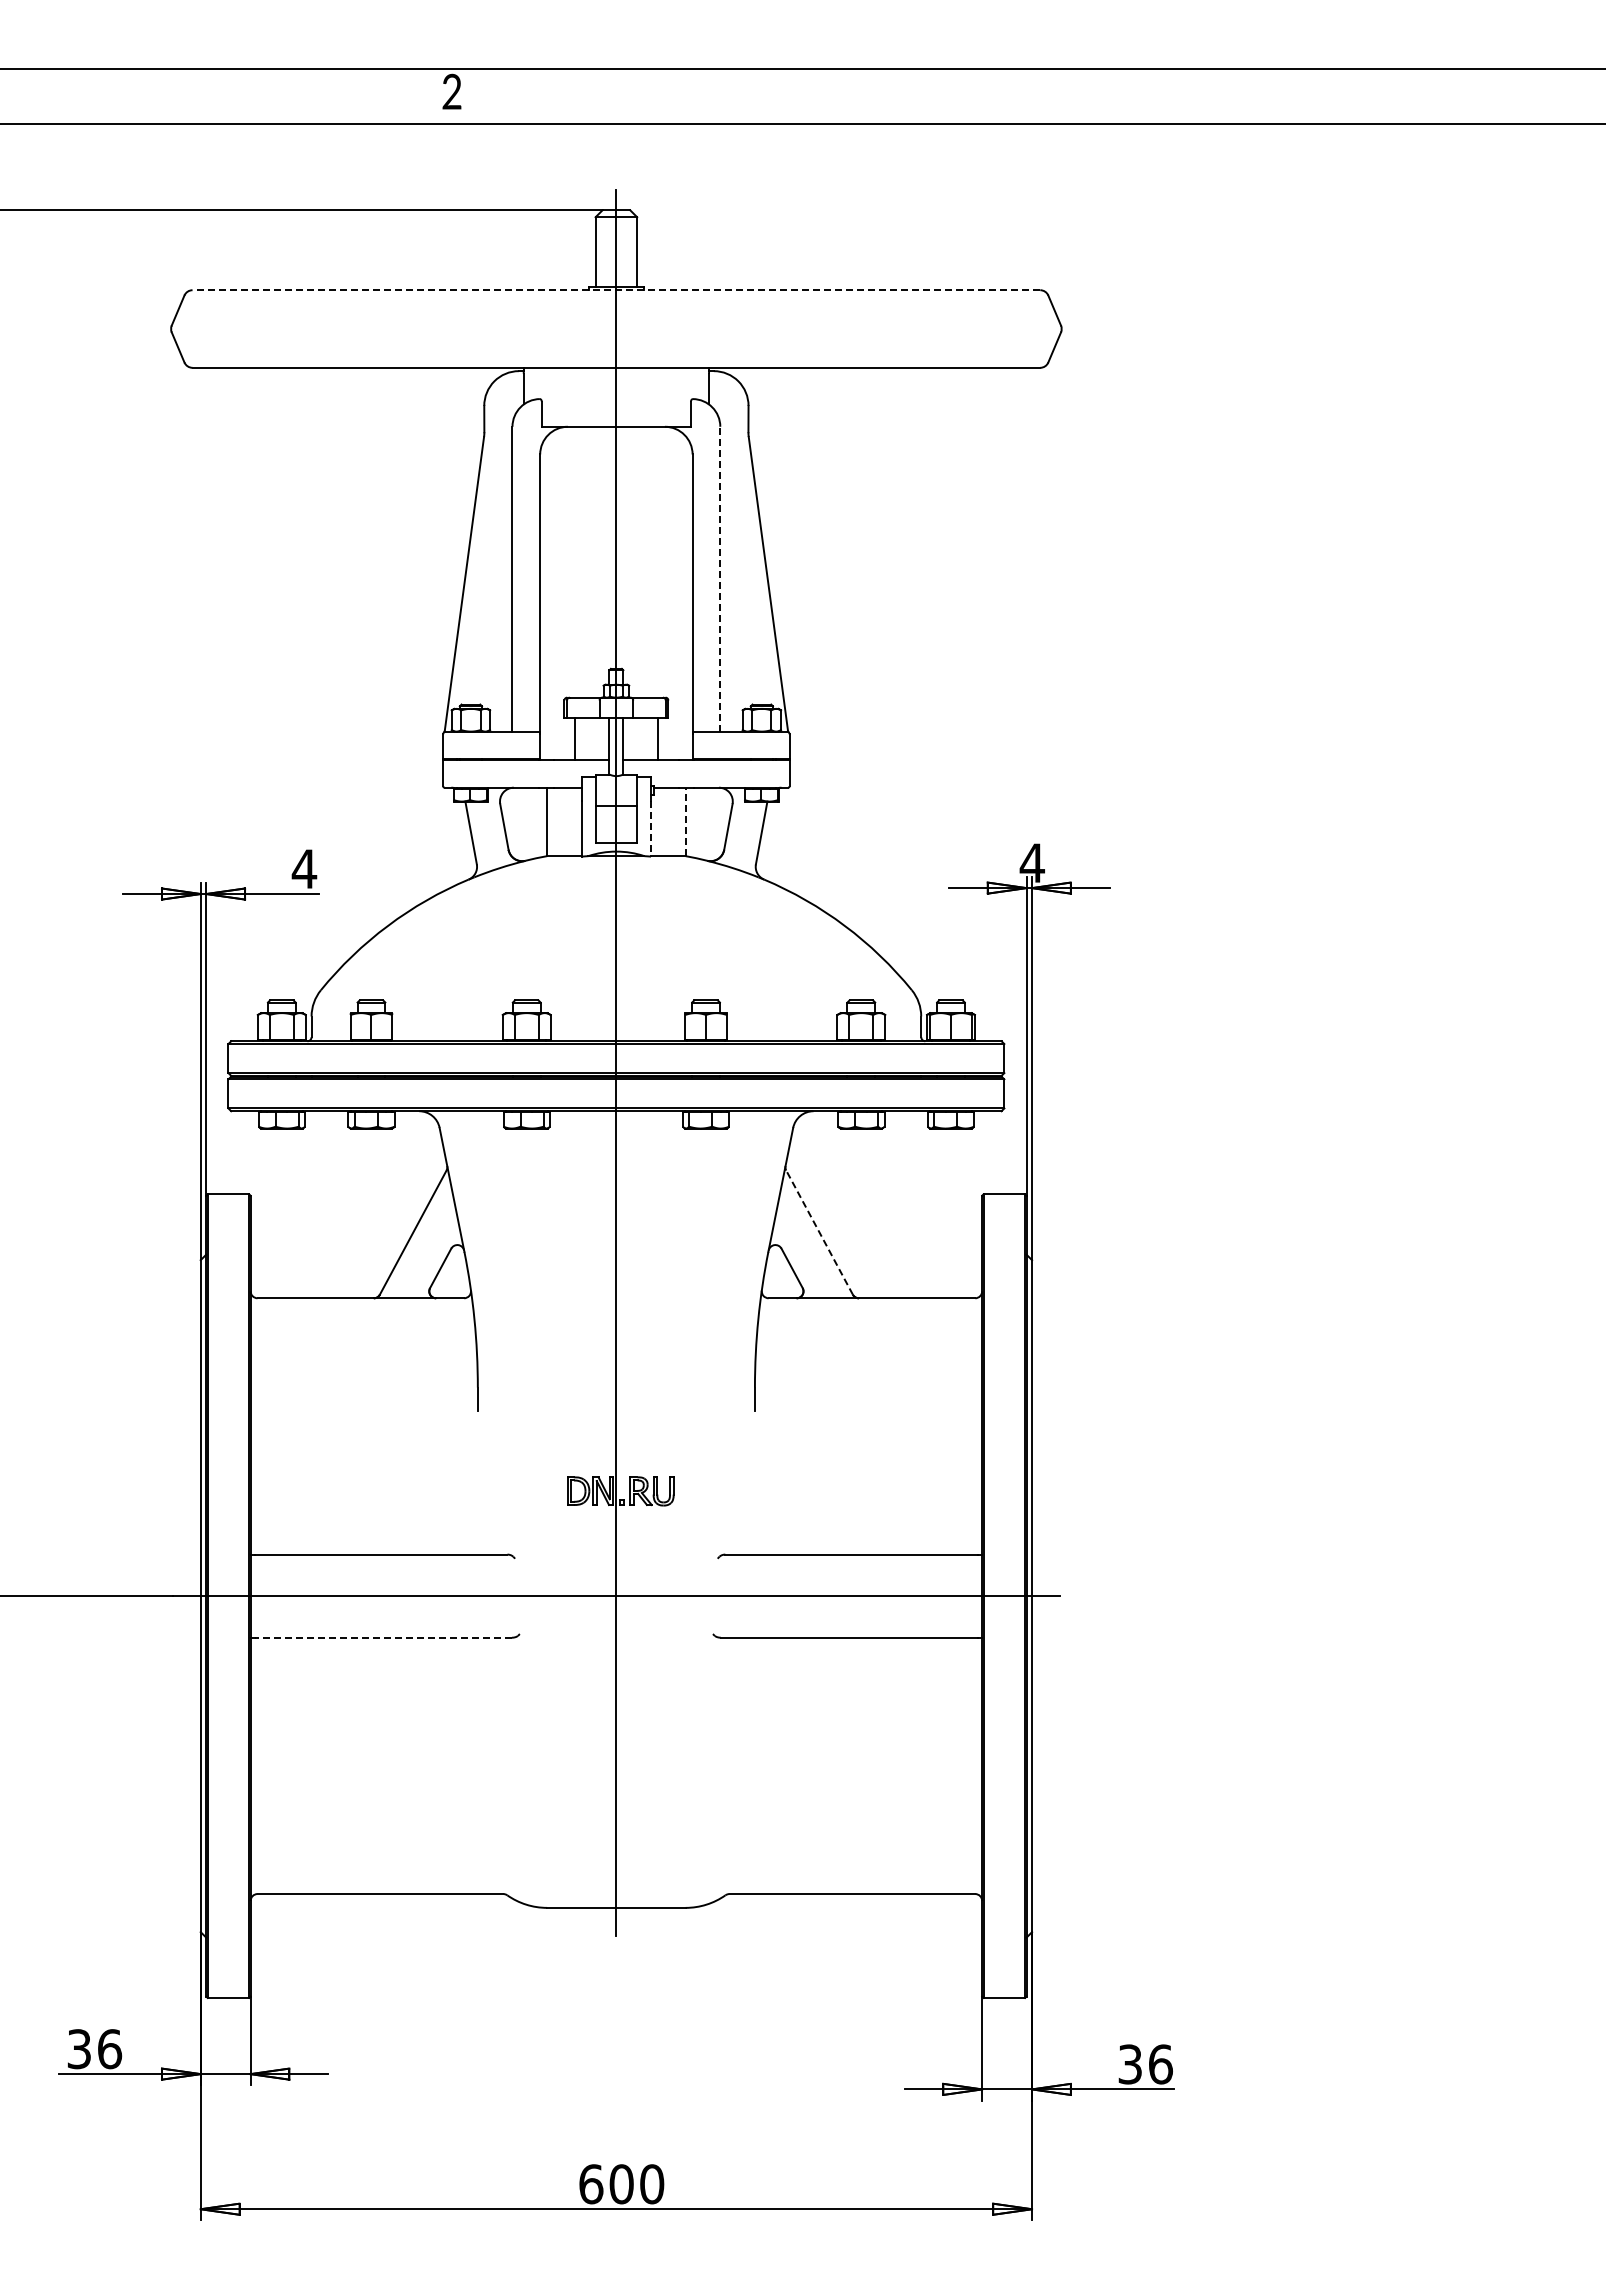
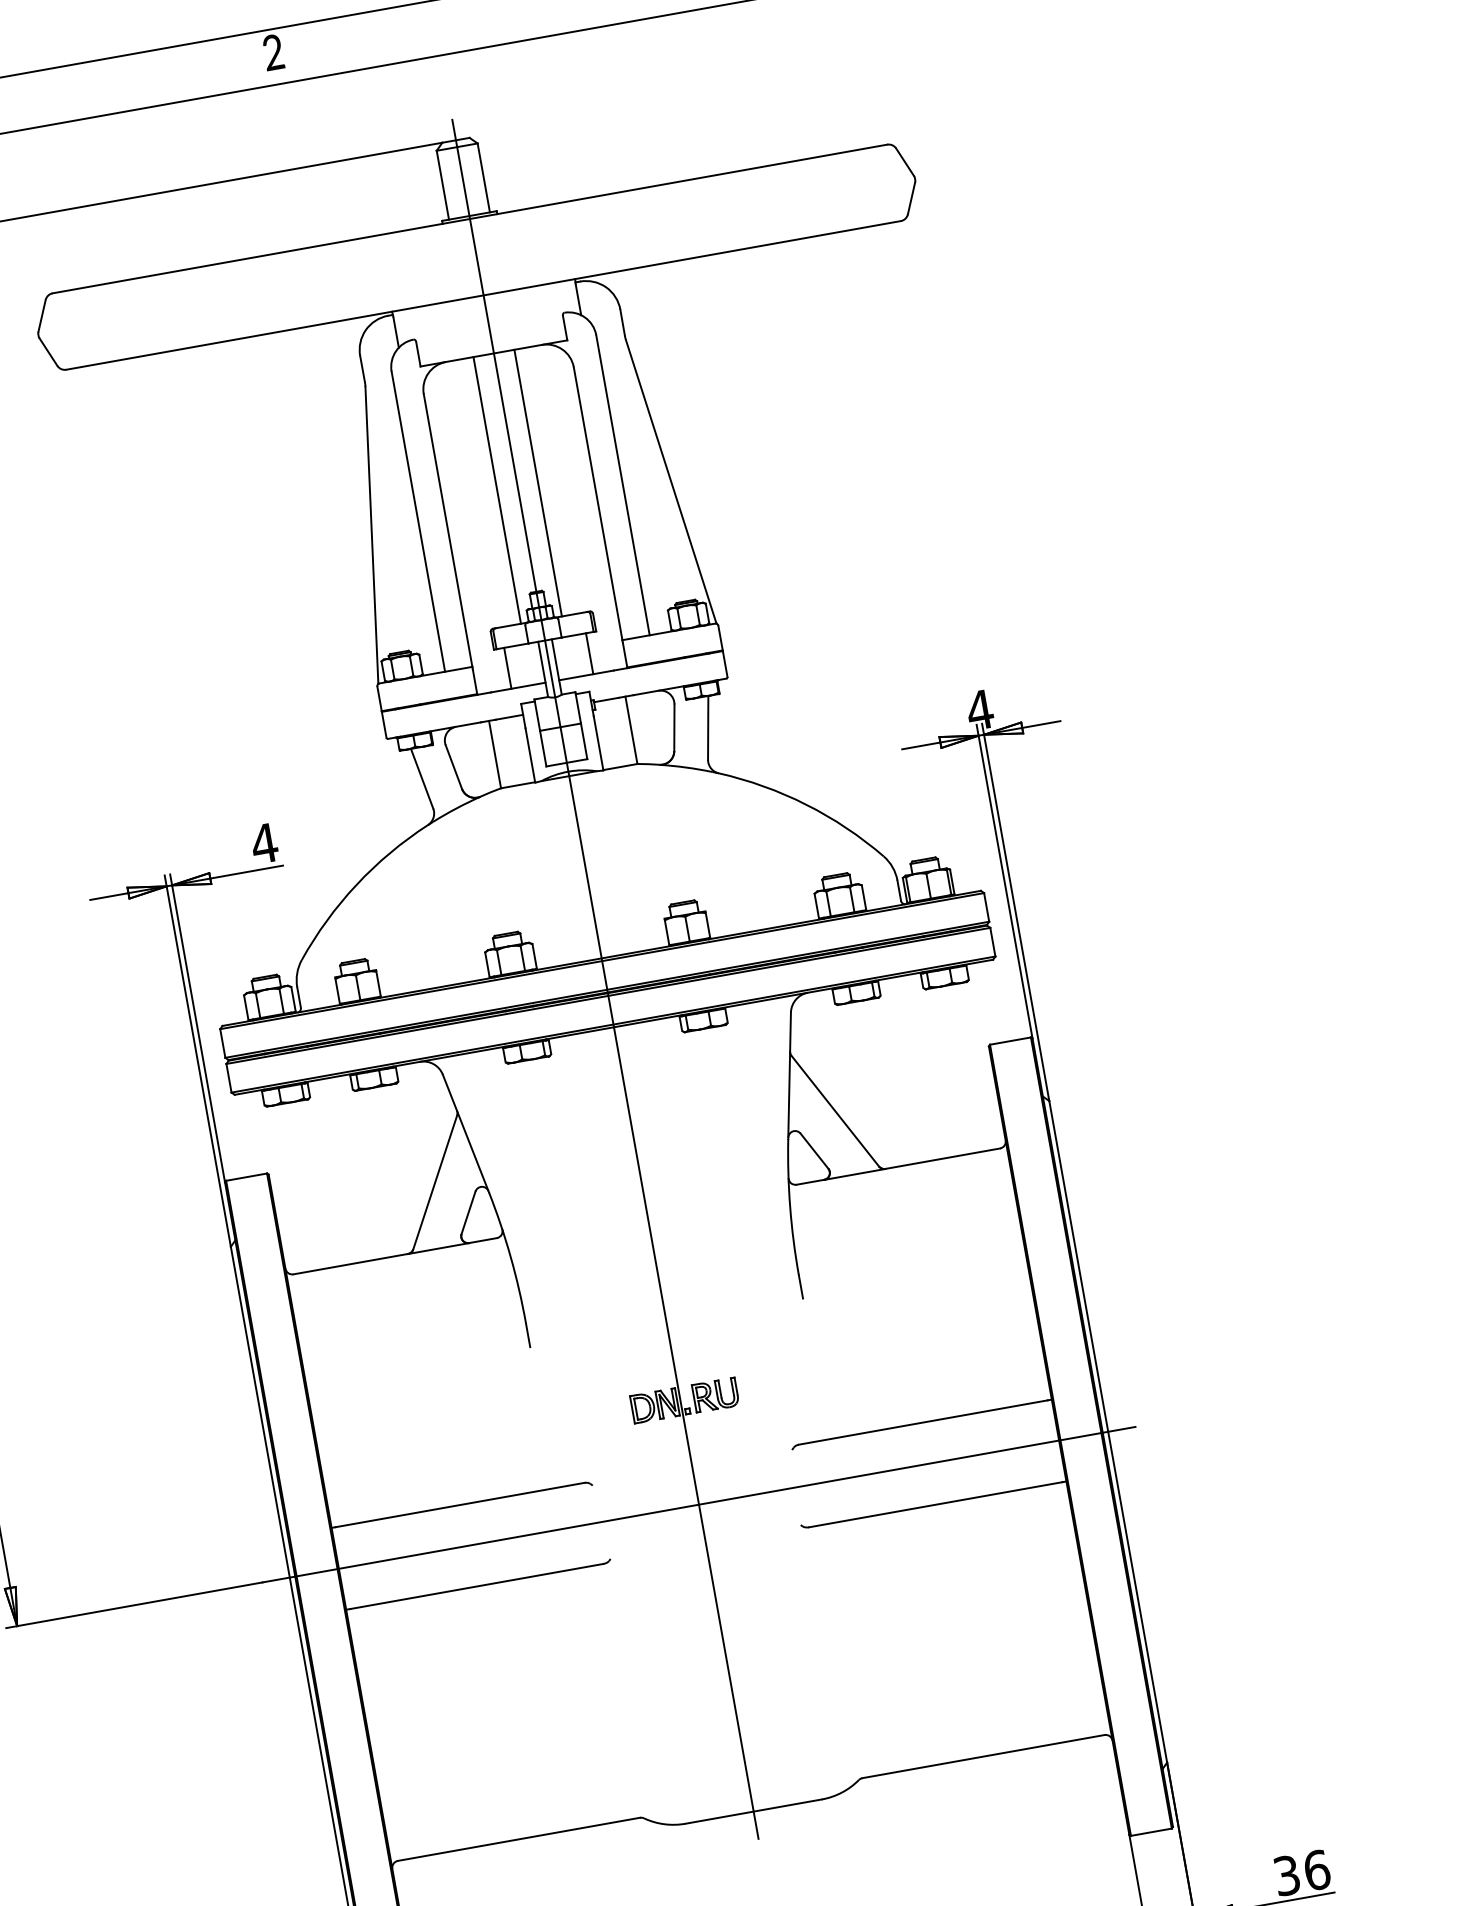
line: (616, 290) -> (470, 219), dashed -> solid
line: (595, 561) -> (496, 489), added
line: (637, 561) -> (538, 482), added
line: (720, 578) -> (623, 484), dashed -> solid
line: (685, 821) -> (631, 729), dashed -> solid
line: (651, 829) -> (599, 743), dashed -> solid
line: (819, 1232) -> (835, 1111), dashed -> solid
line: (383, 1637) -> (476, 1586), dashed -> solid

